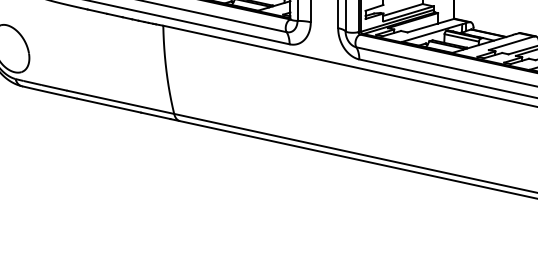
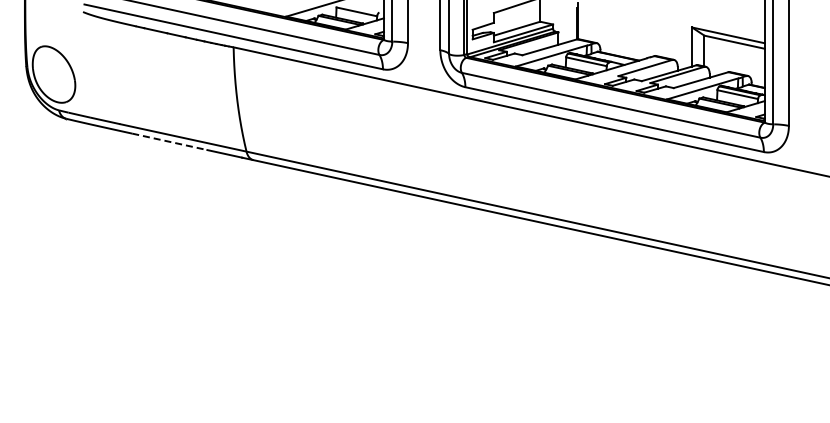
line: (109, 105) -> (170, 141), solid -> dashed

